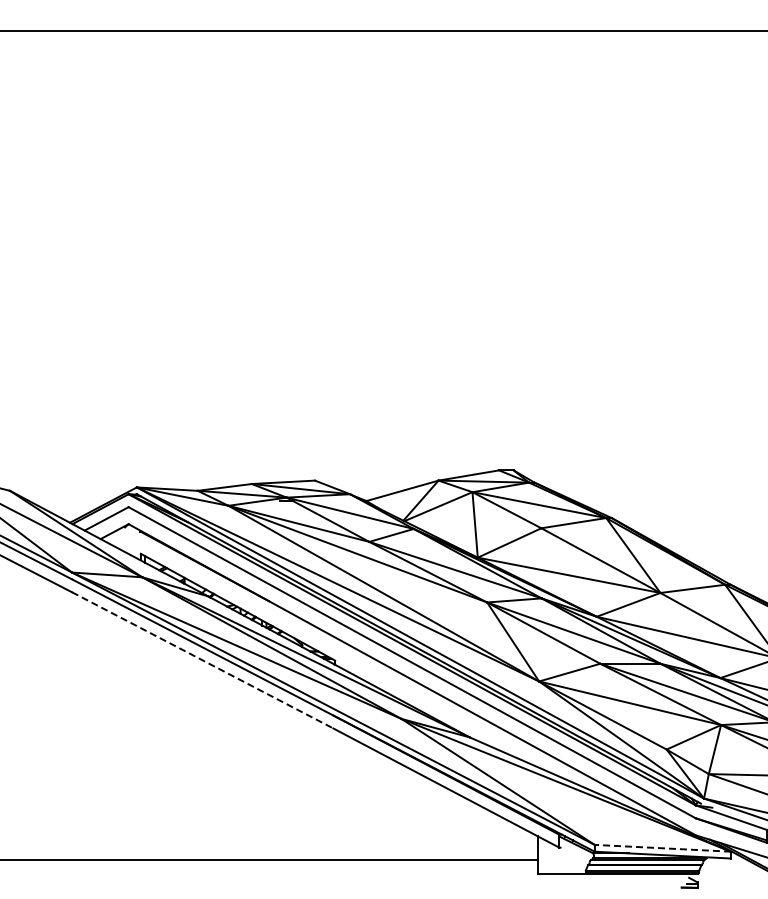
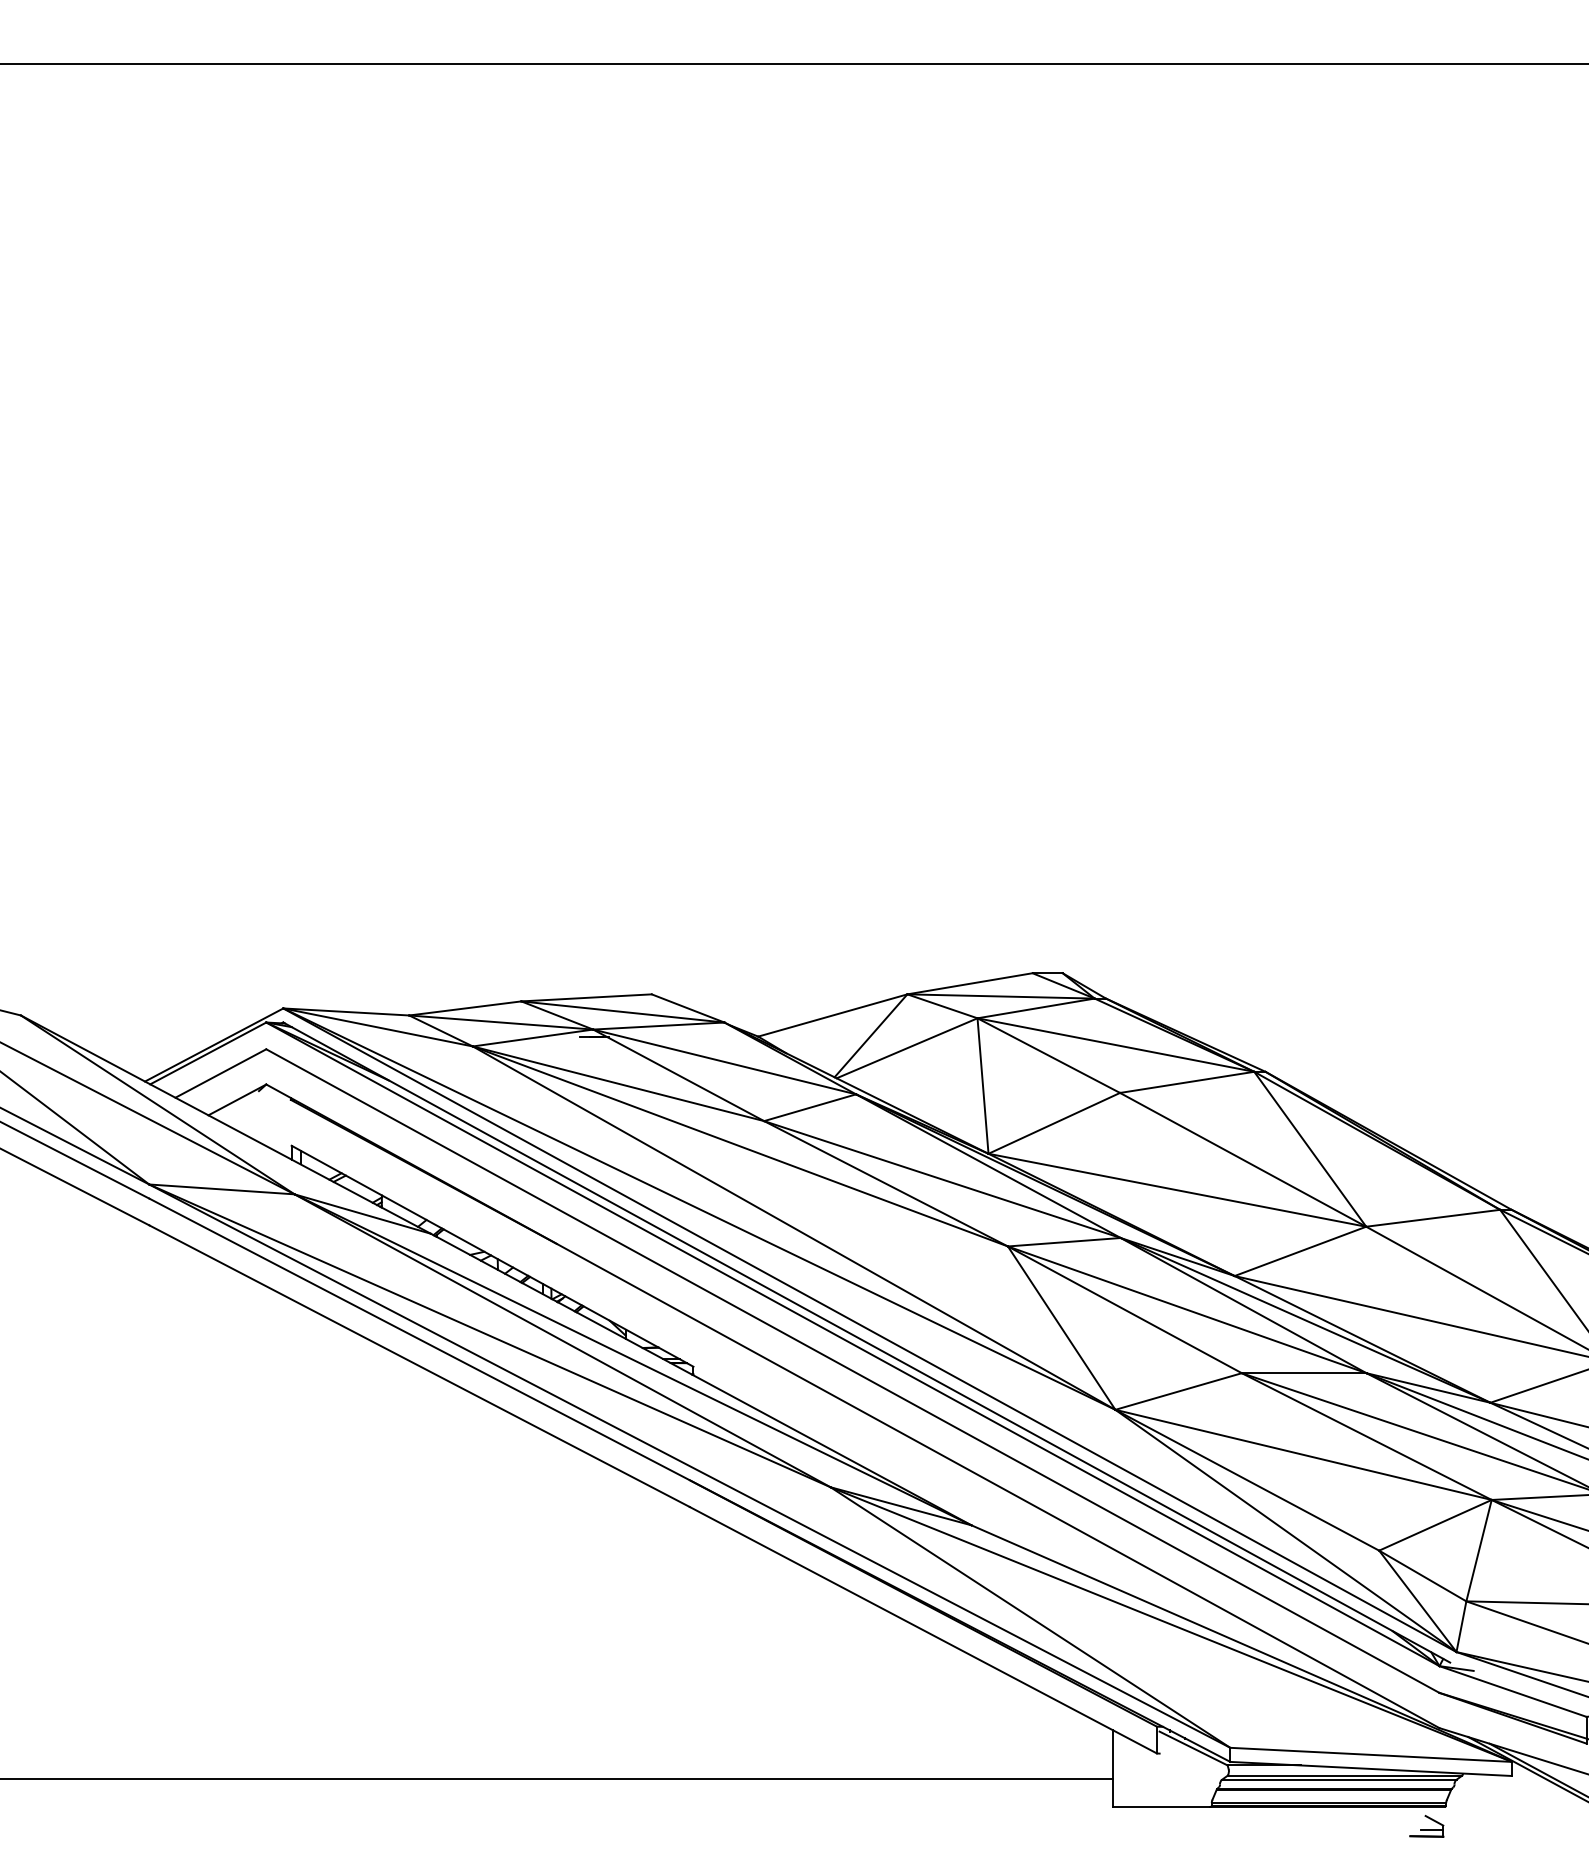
line: (203, 660) -> (421, 1366), dashed -> solid
line: (662, 848) -> (1370, 1755), dashed -> solid

